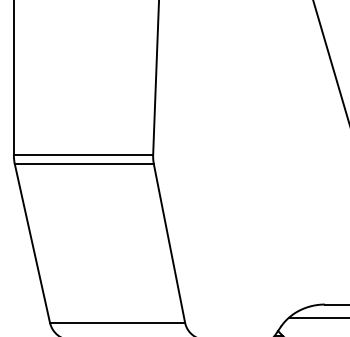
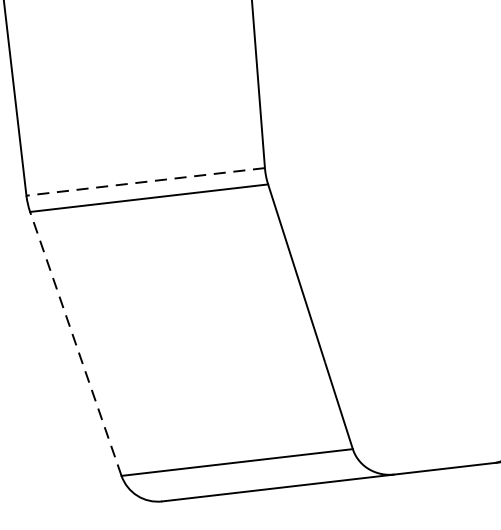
line: (83, 154) -> (145, 181), solid -> dashed
line: (32, 243) -> (75, 343), solid -> dashed

